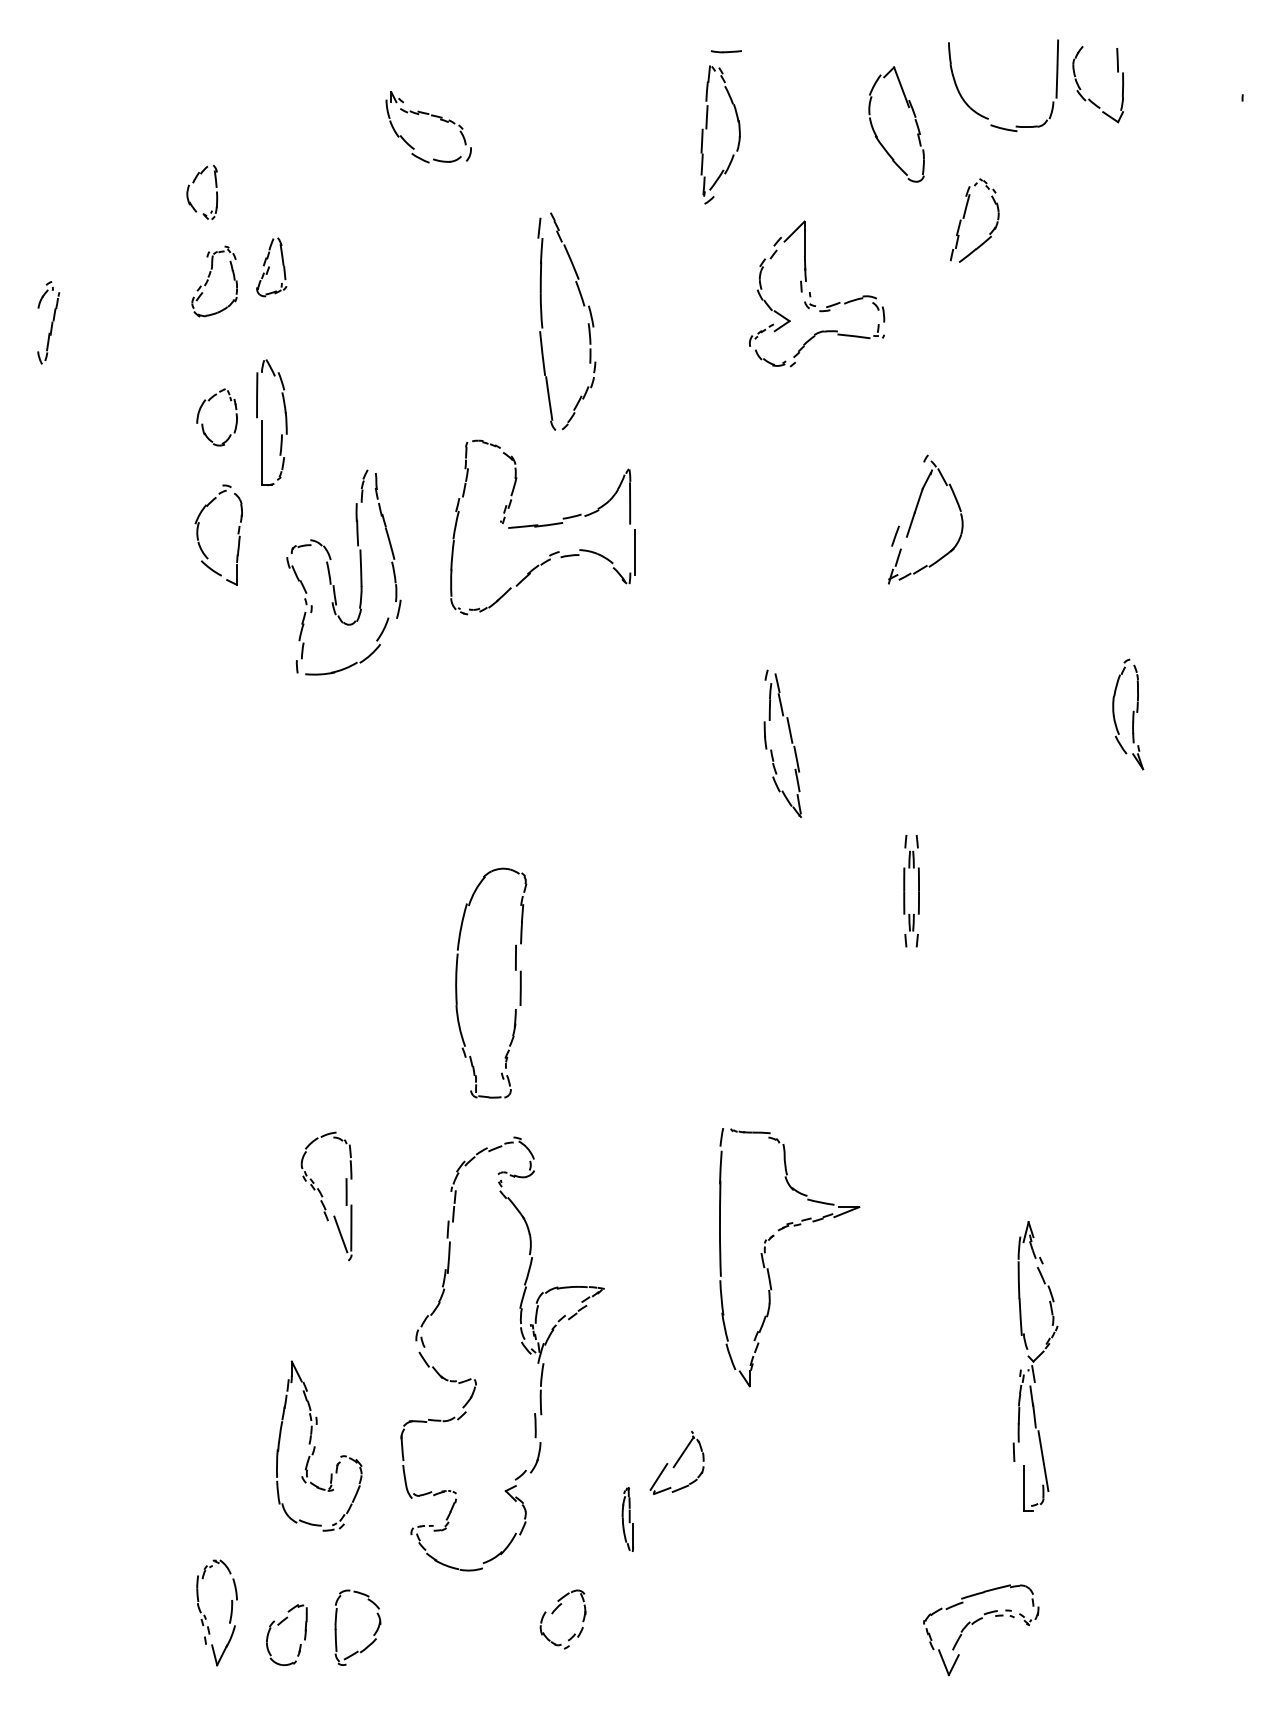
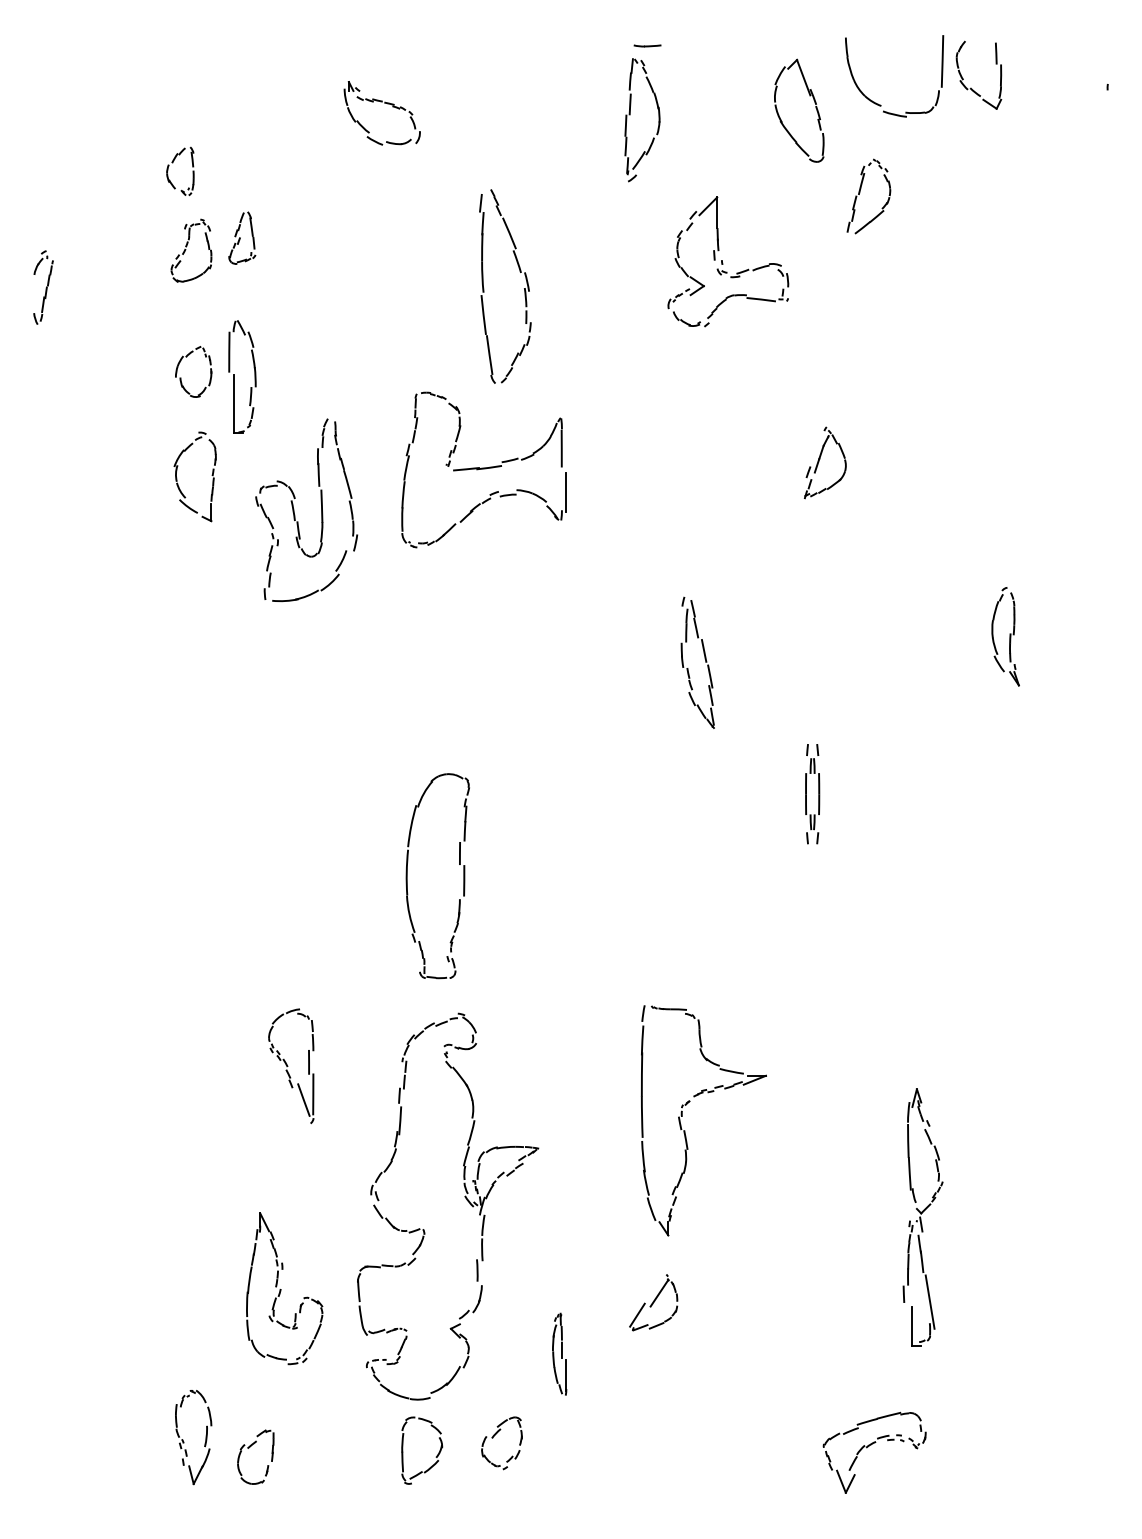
part: (926, 519) -> (825, 462), size x0.62
part: (676, 1462) -> (653, 1302), moved
part: (627, 1518) -> (559, 1353), size x1.43
part: (372, 1635) -> (435, 1457), moved

